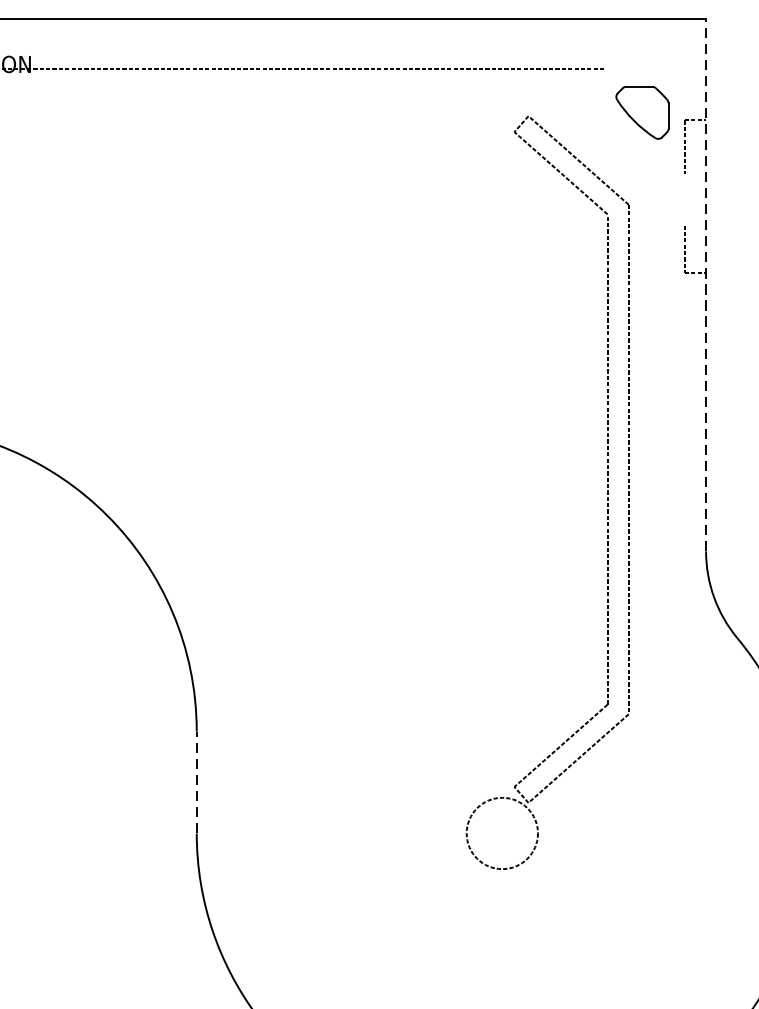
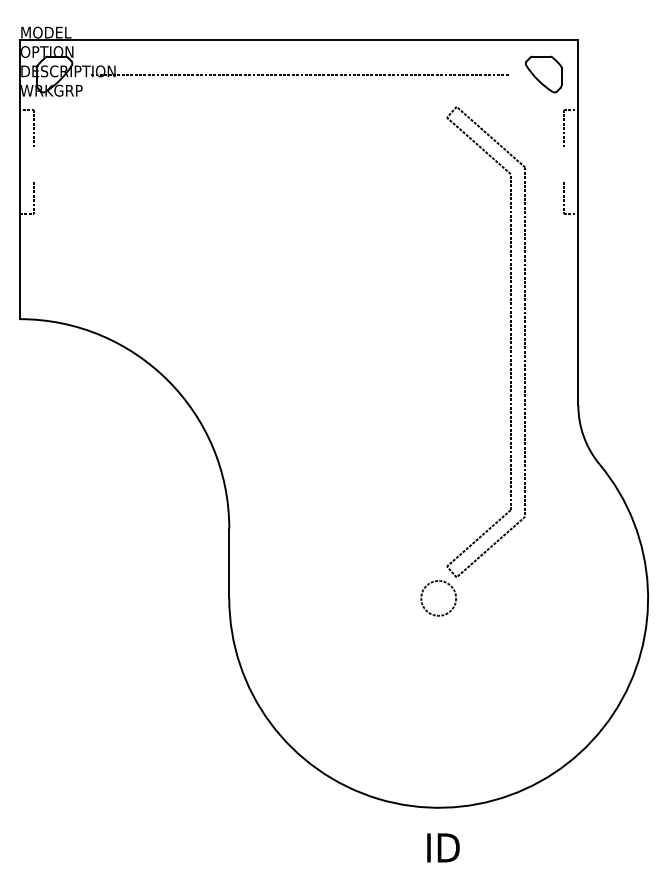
part: (642, 112) -> (543, 74), moved
line: (706, 284) -> (578, 222), dashed -> solid
line: (197, 782) -> (229, 563), dashed -> solid
circle: (502, 832) -> (438, 597), size x0.71

